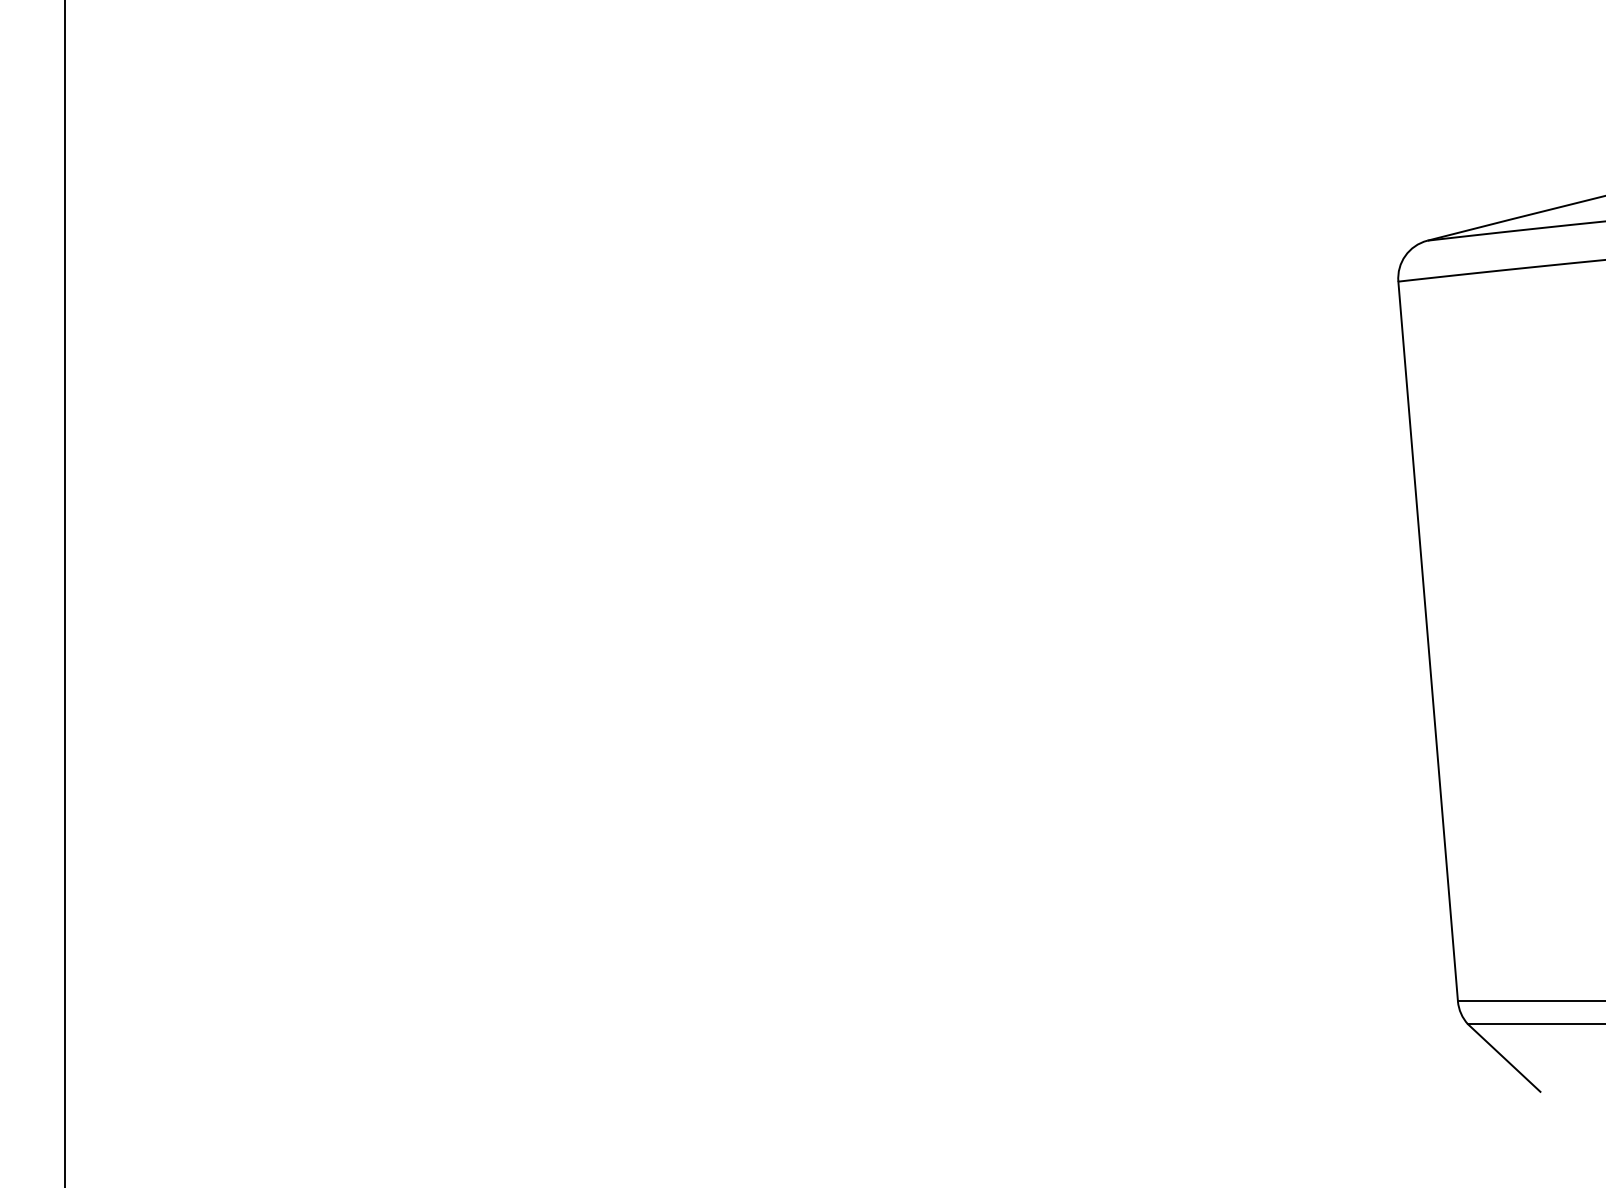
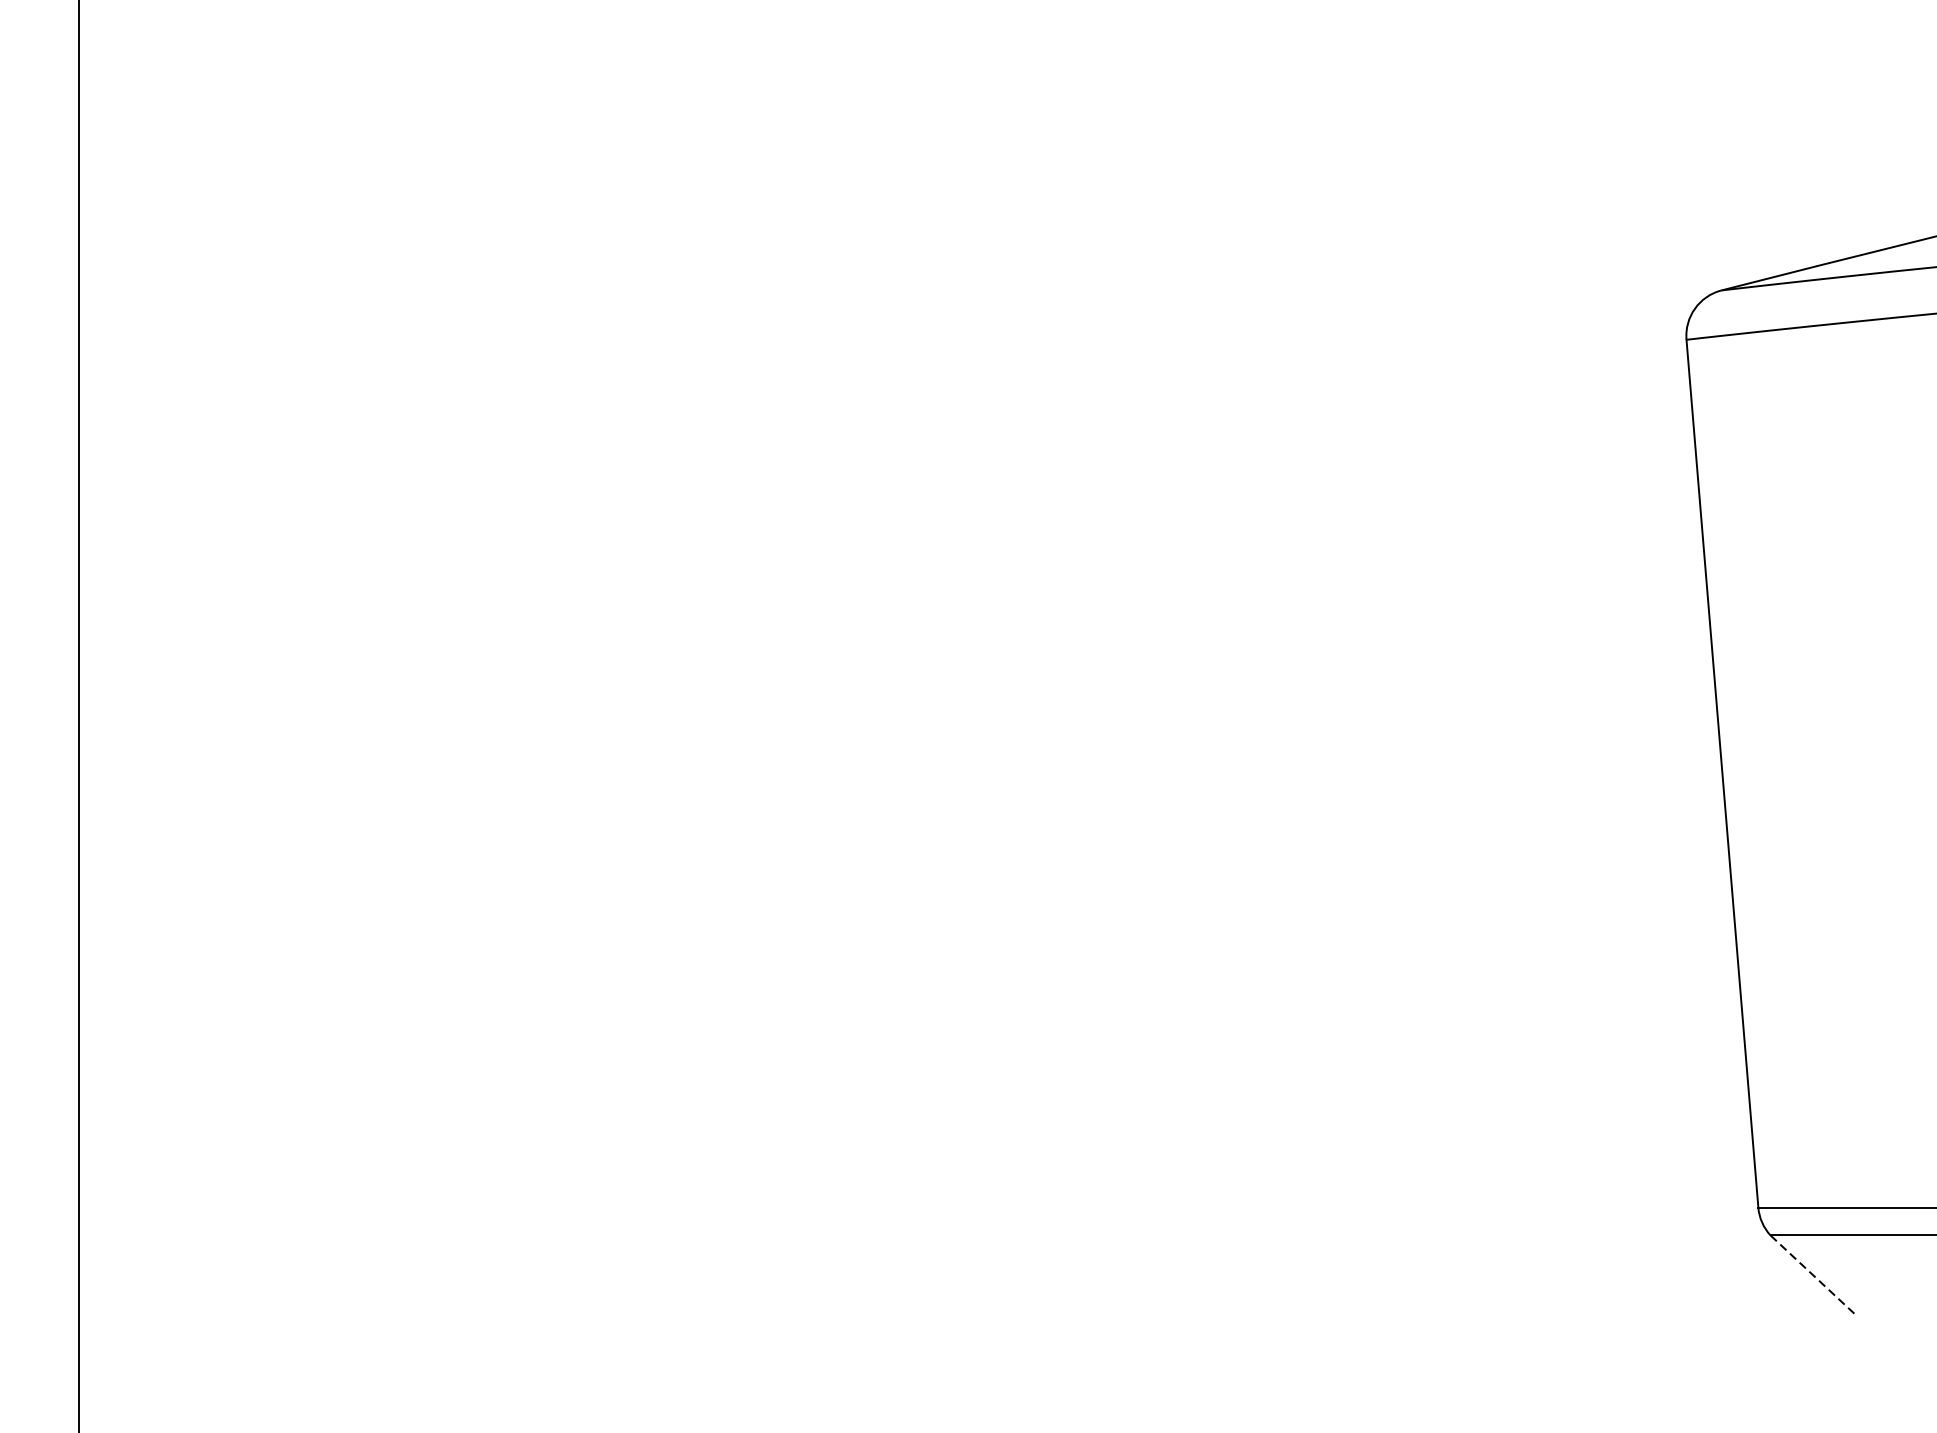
line: (1504, 1058) -> (1814, 1276), solid -> dashed

